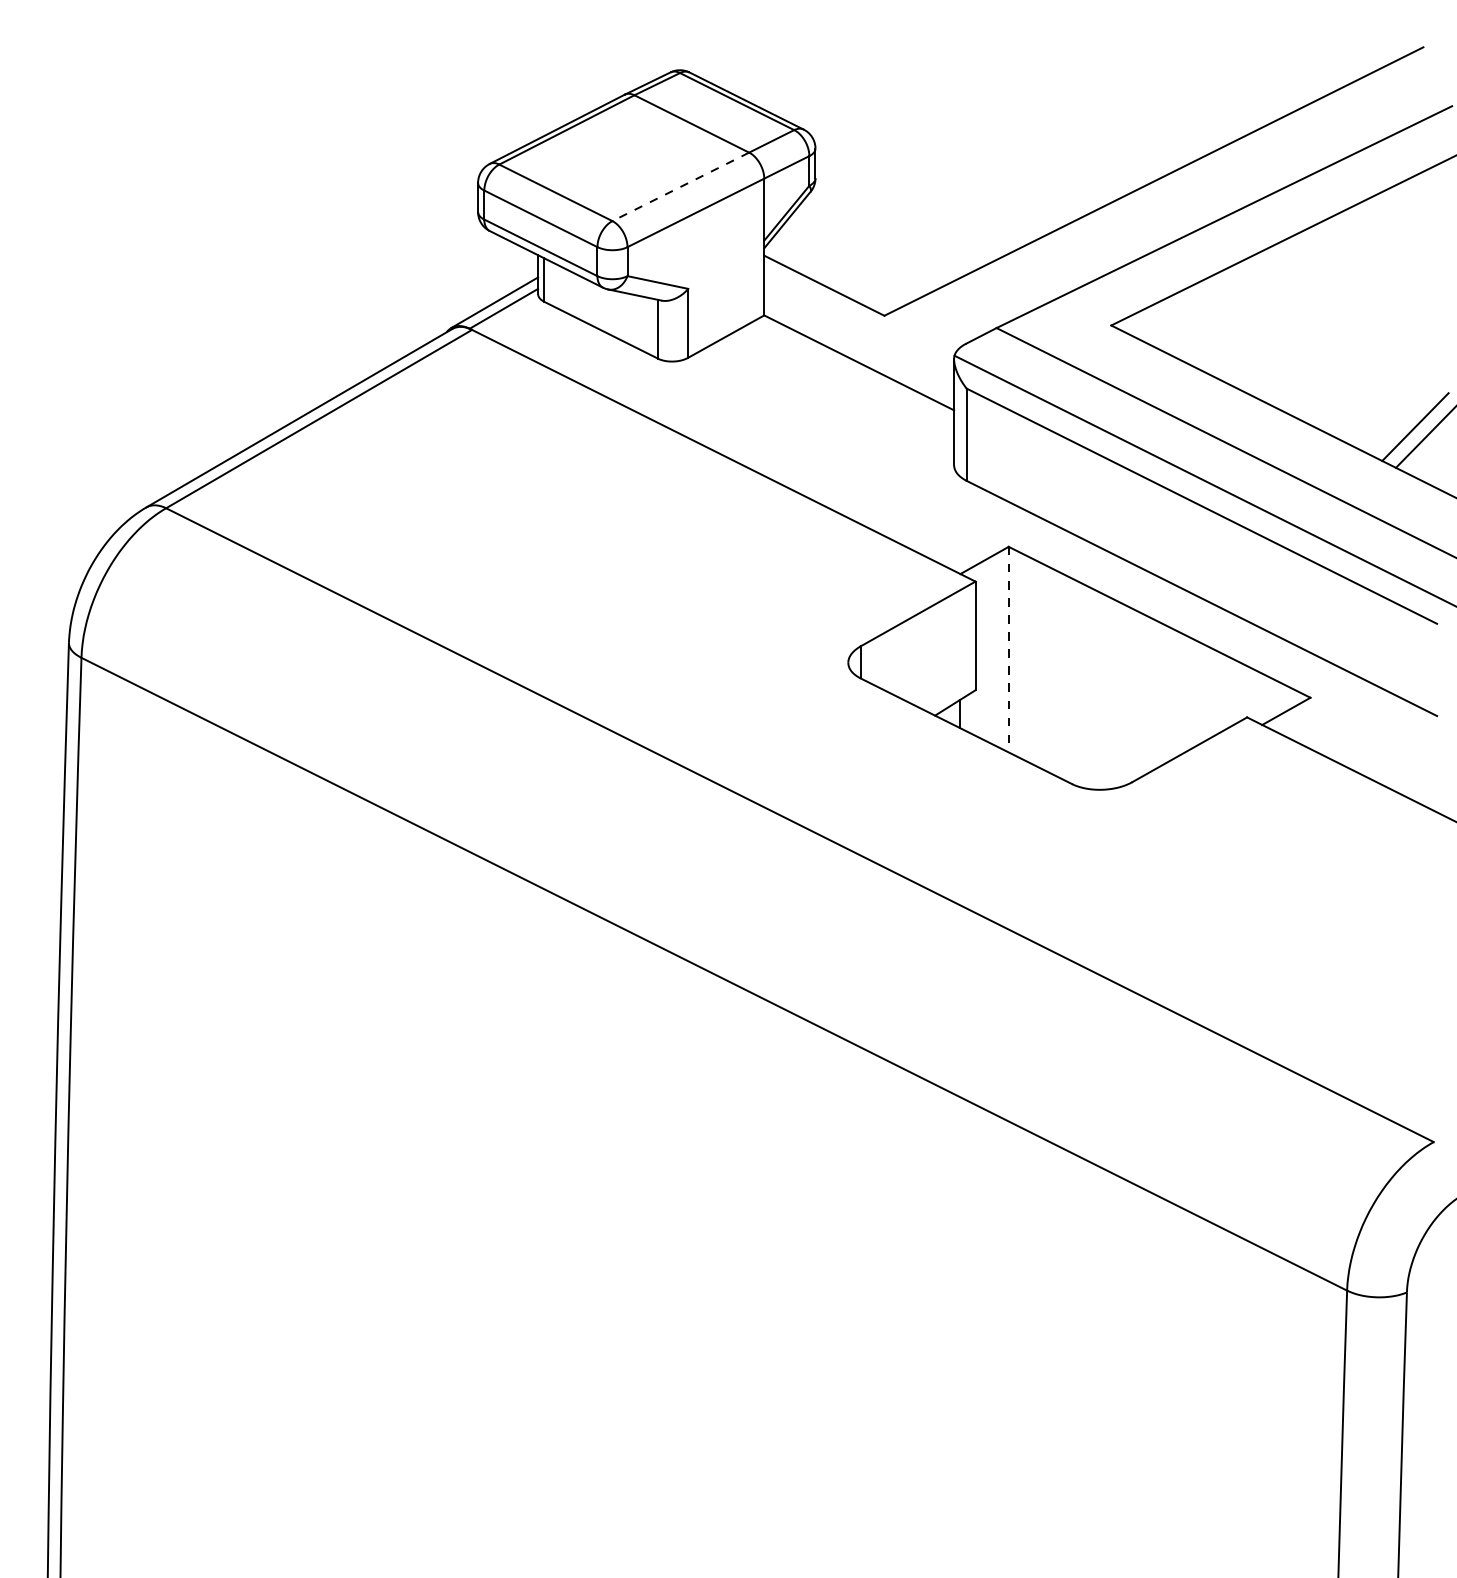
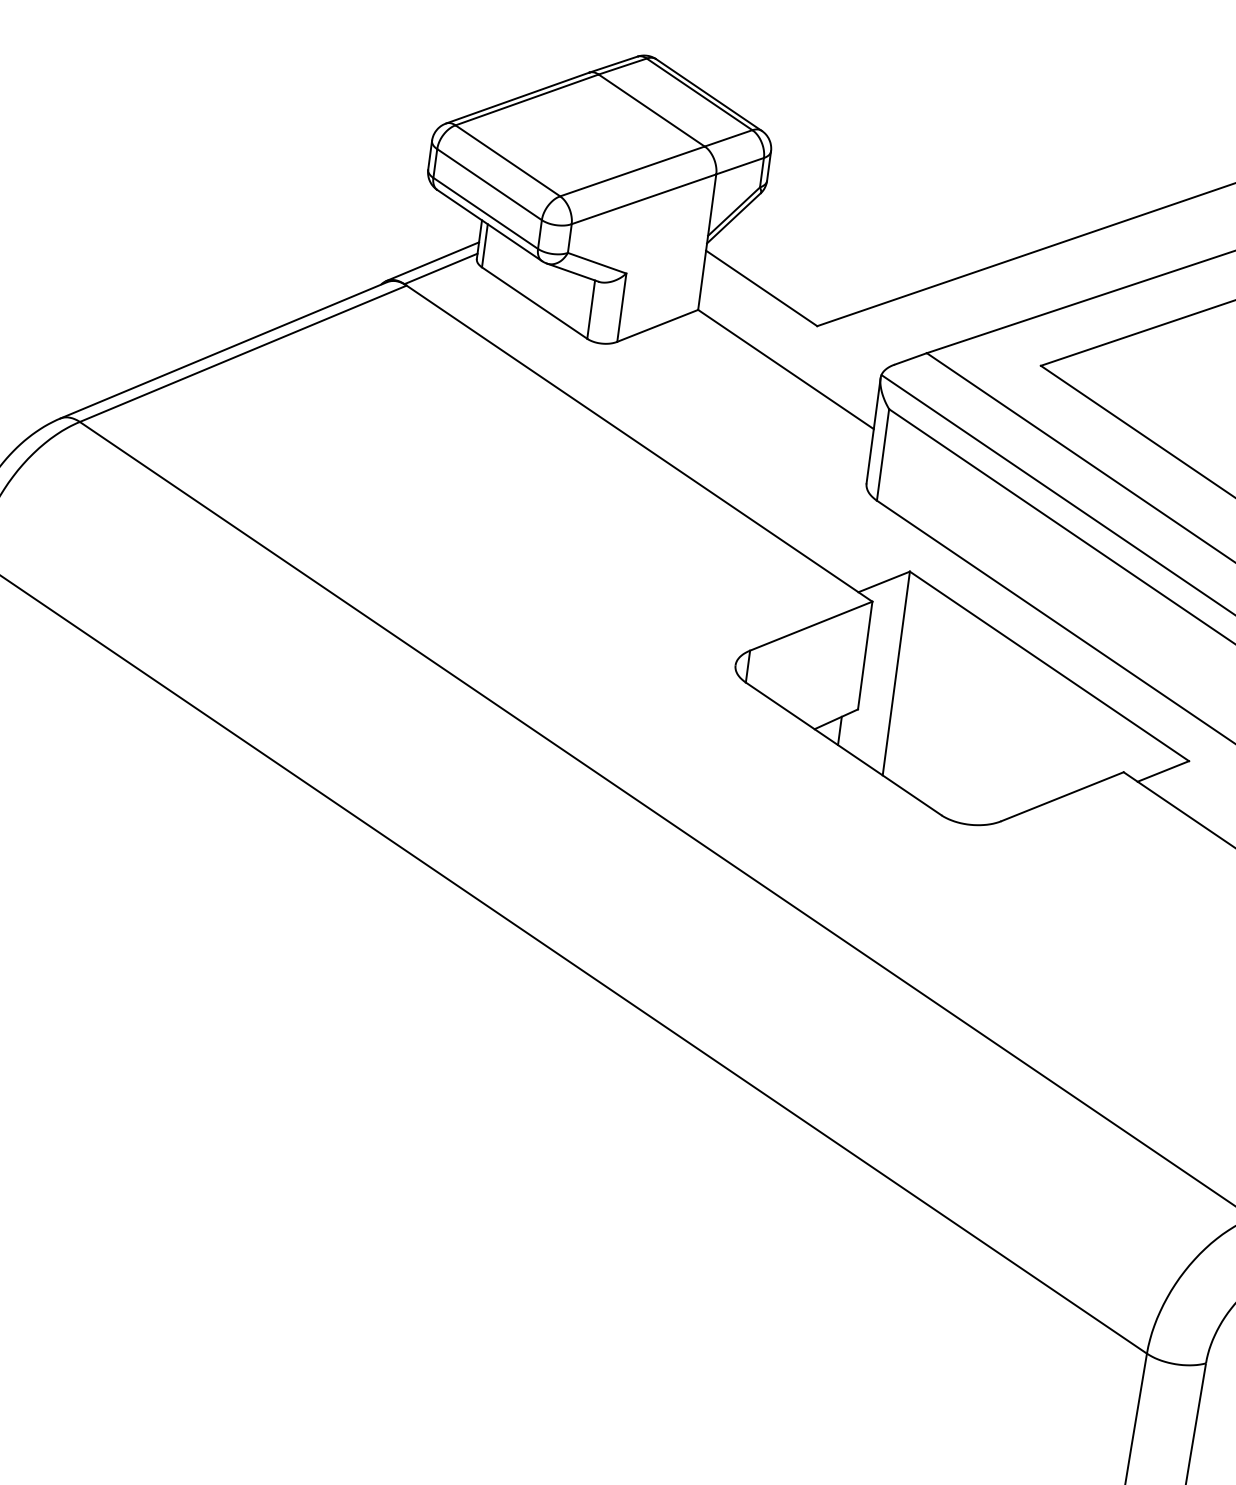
line: (680, 187) -> (632, 172), dashed -> solid
line: (1008, 649) -> (896, 673), dashed -> solid

